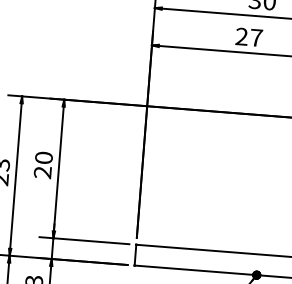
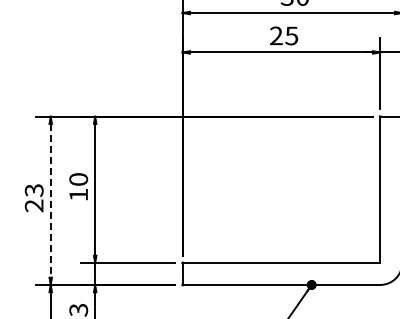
text: (256, 37) -> (291, 35), 27 -> 25
text: (42, 172) -> (78, 194), 20 -> 10
line: (15, 175) -> (50, 200), solid -> dashed

